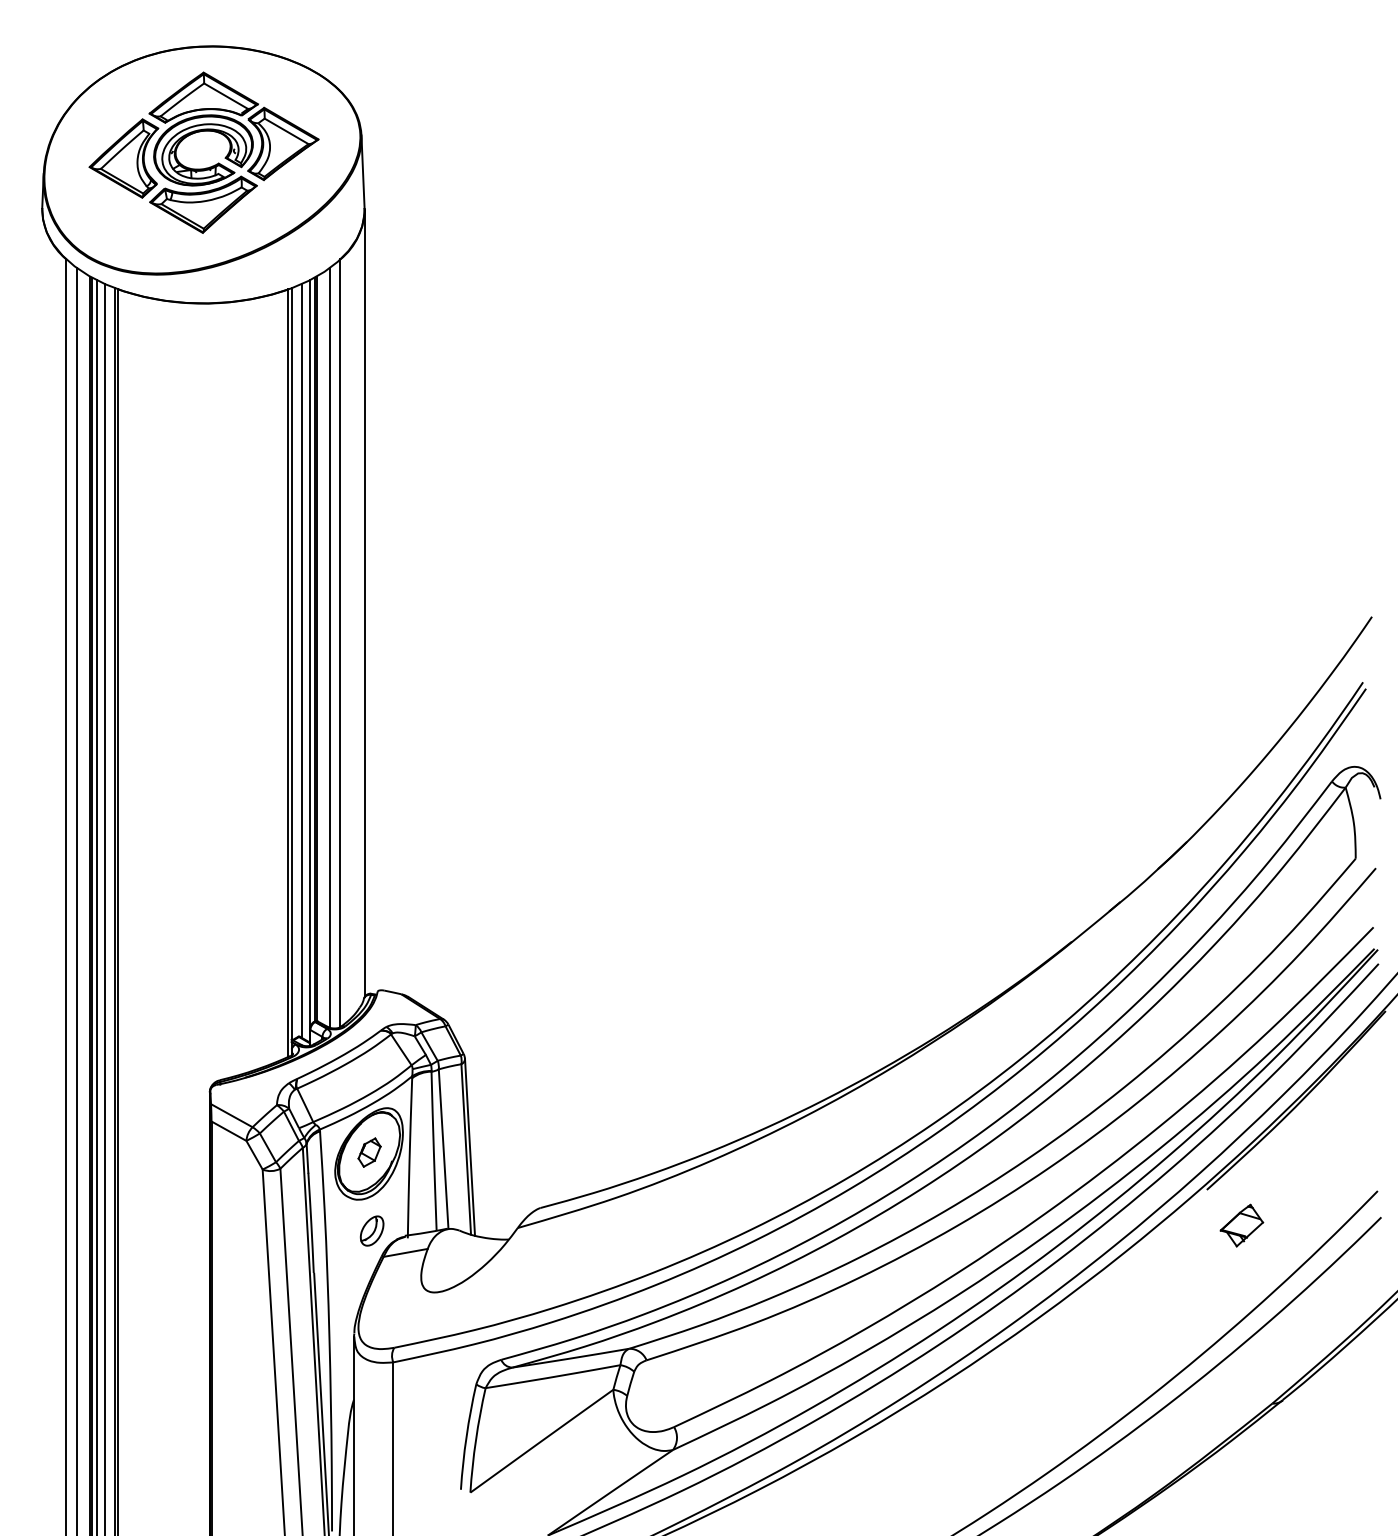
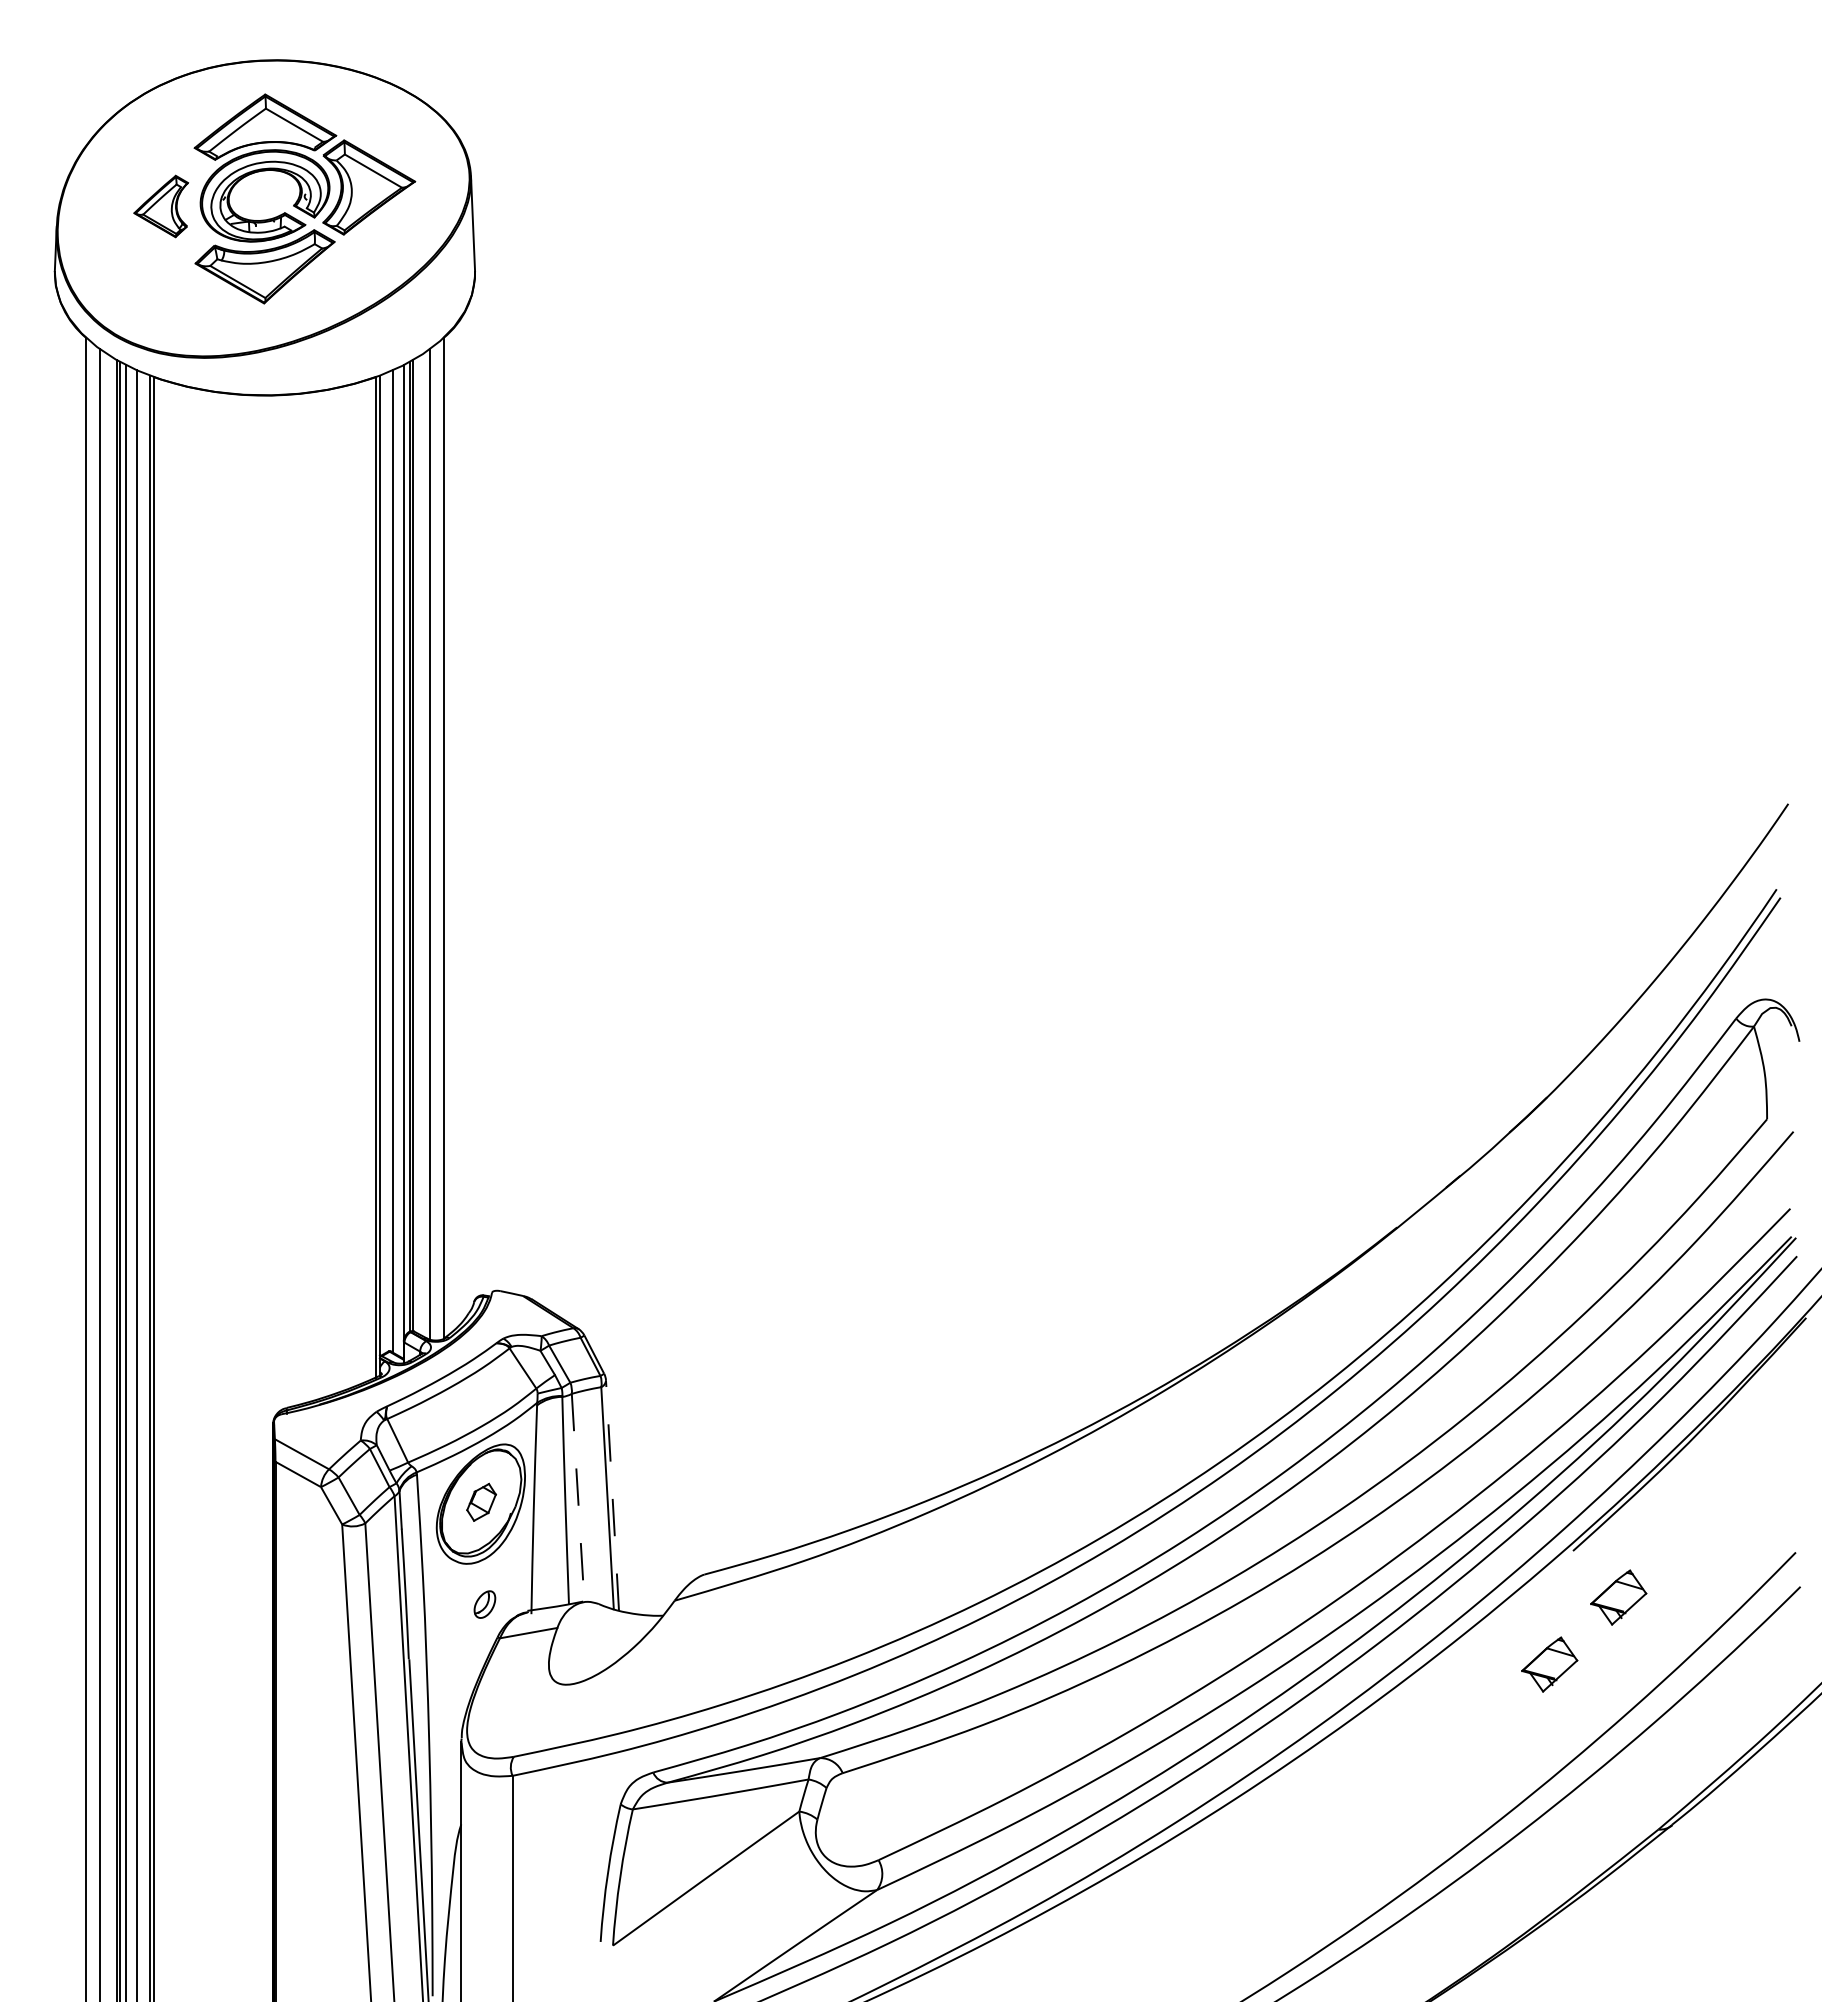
part: (123, 158) -> (160, 206), size x0.6
line: (364, 603) -> (475, 786), removed
line: (470, 1147) -> (612, 1495), solid -> dashed
line: (443, 1149) -> (578, 1498), solid -> dashed
part: (371, 1230) -> (484, 1604), size x0.7
part: (1188, 1276) -> (1549, 1664), added

